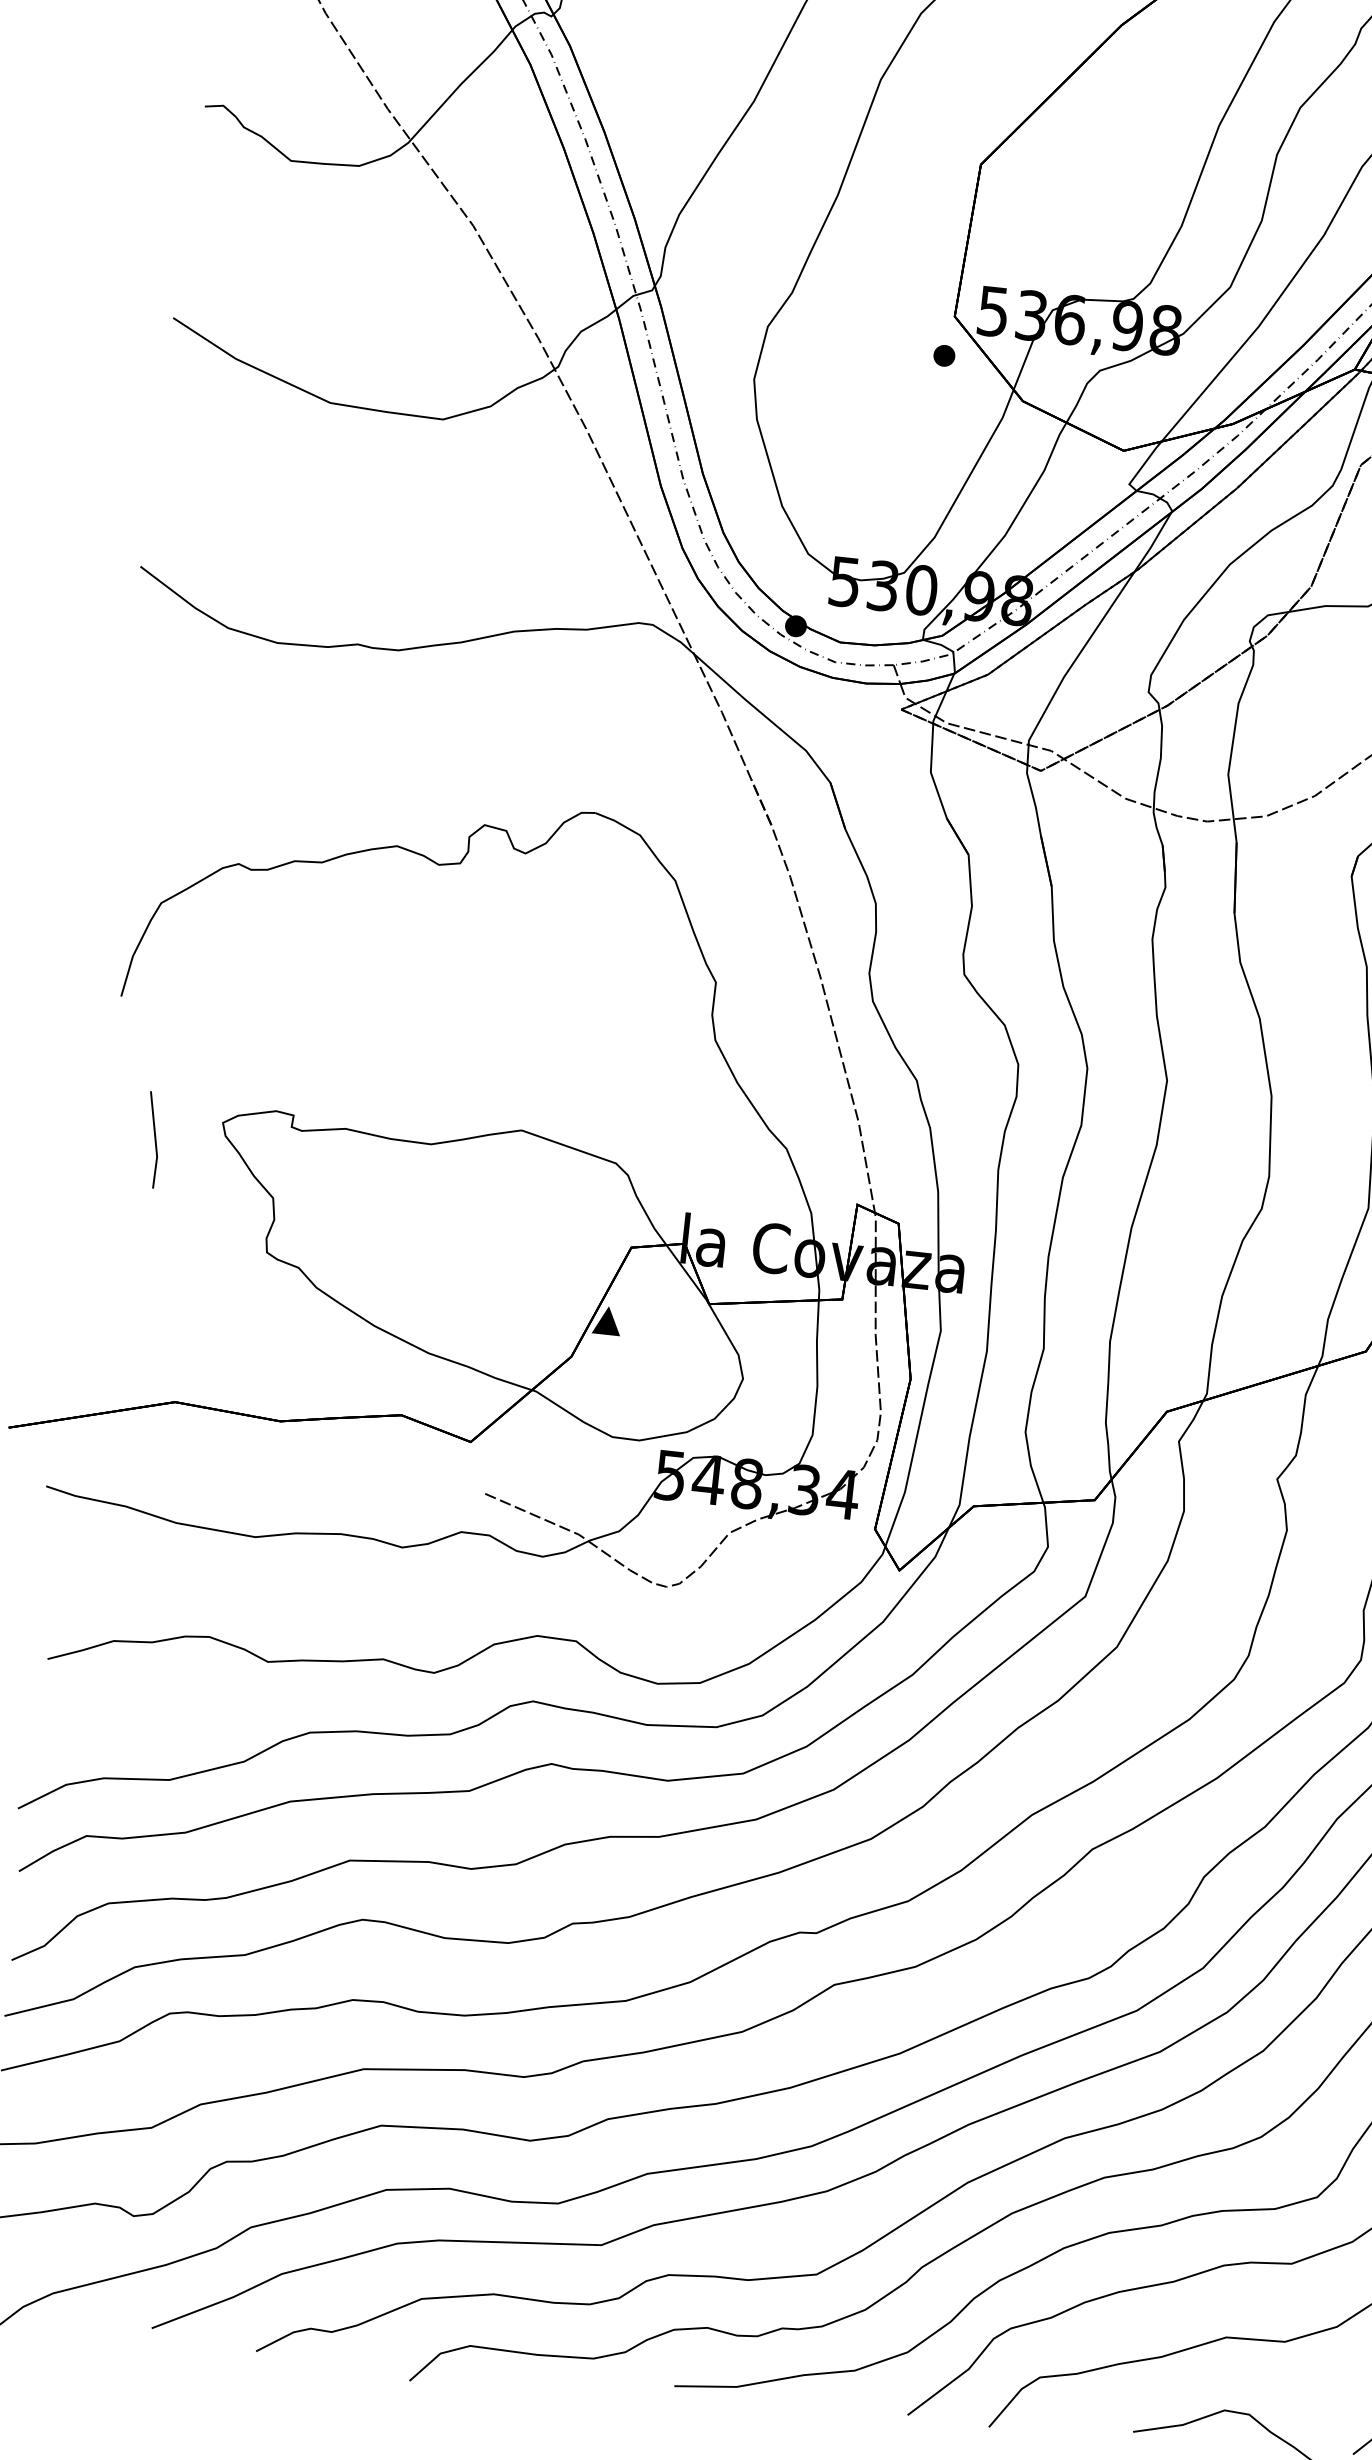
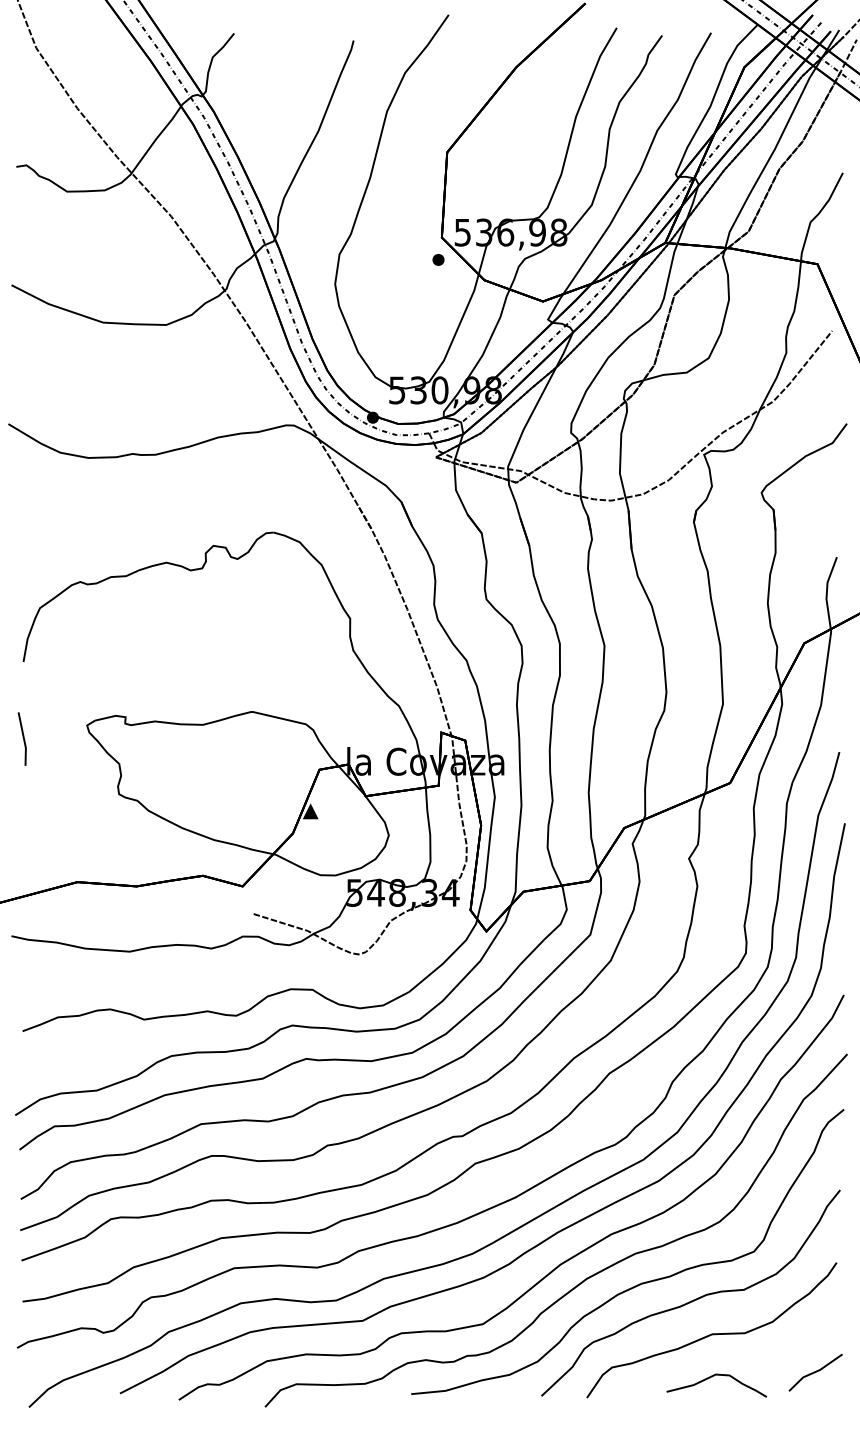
line: (153, 1137) -> (22, 737), moved

